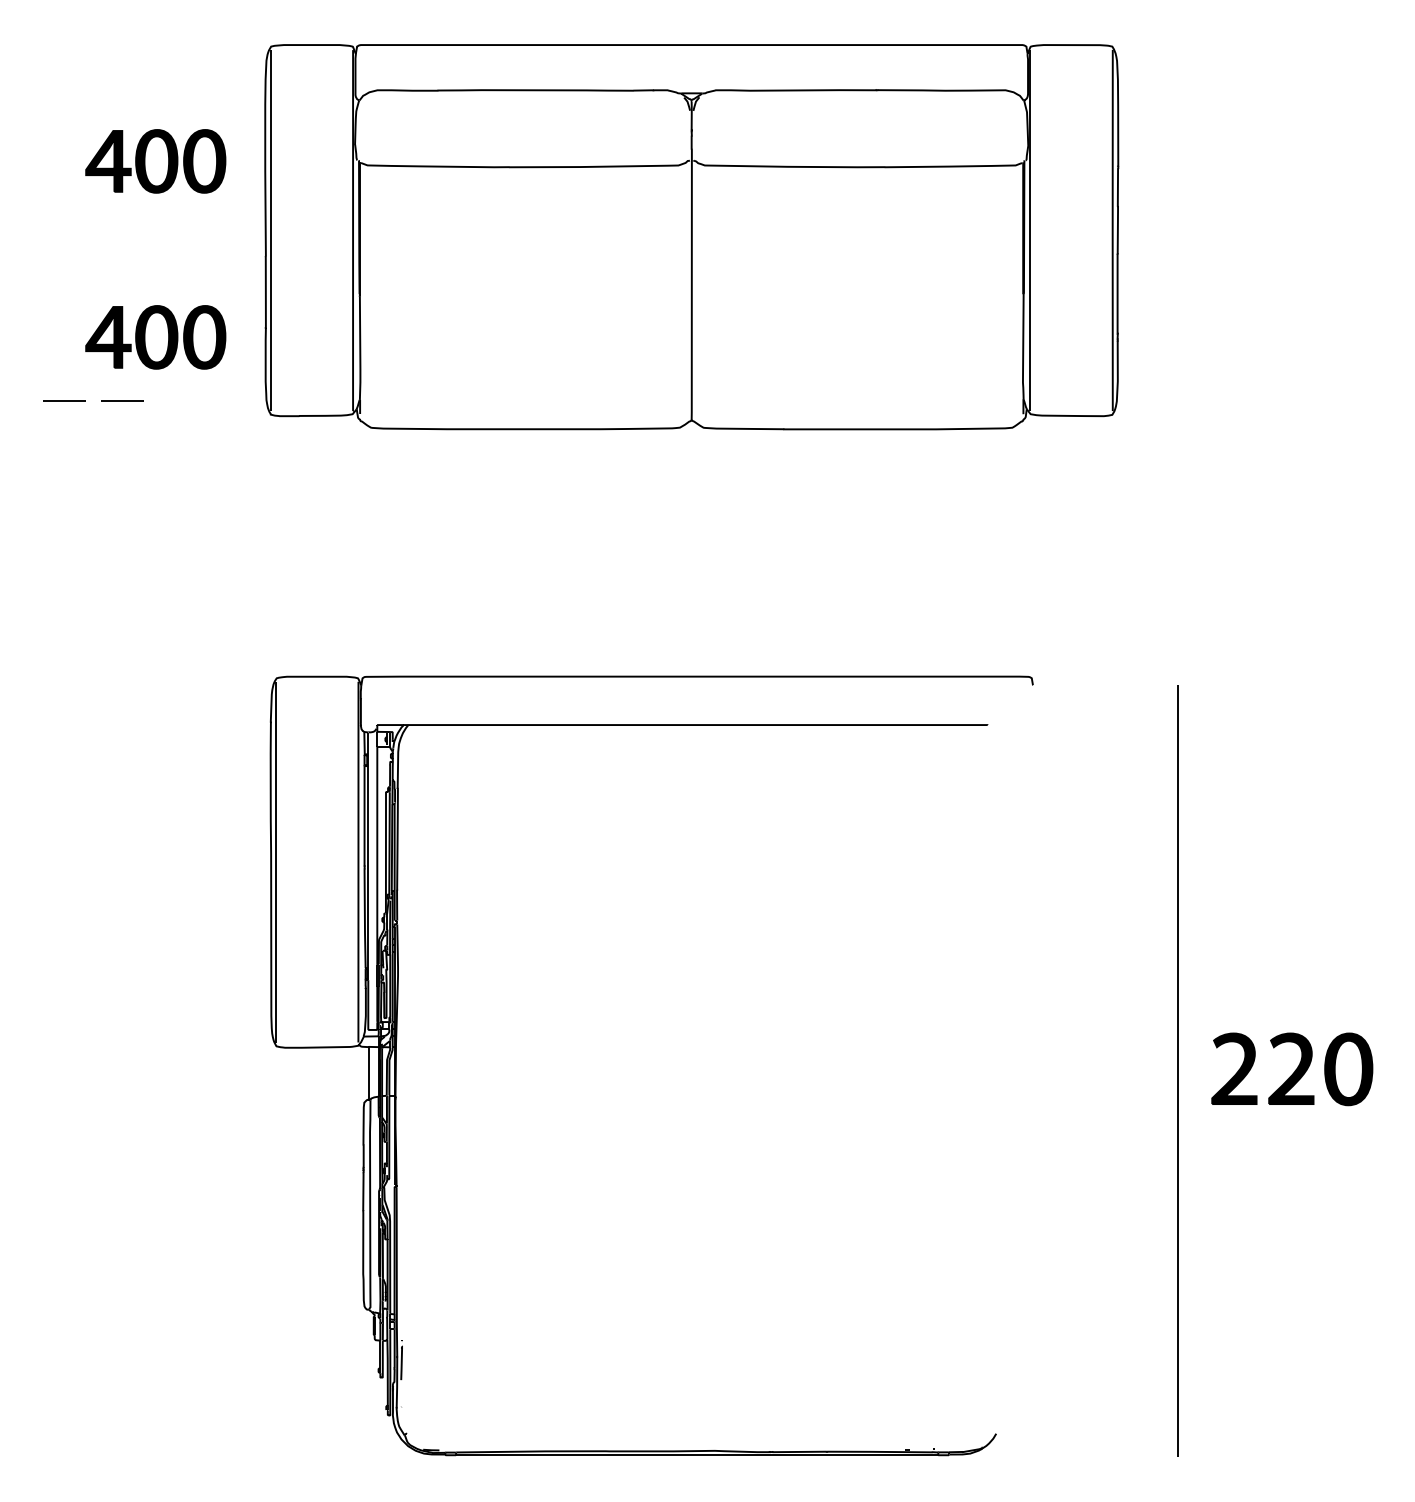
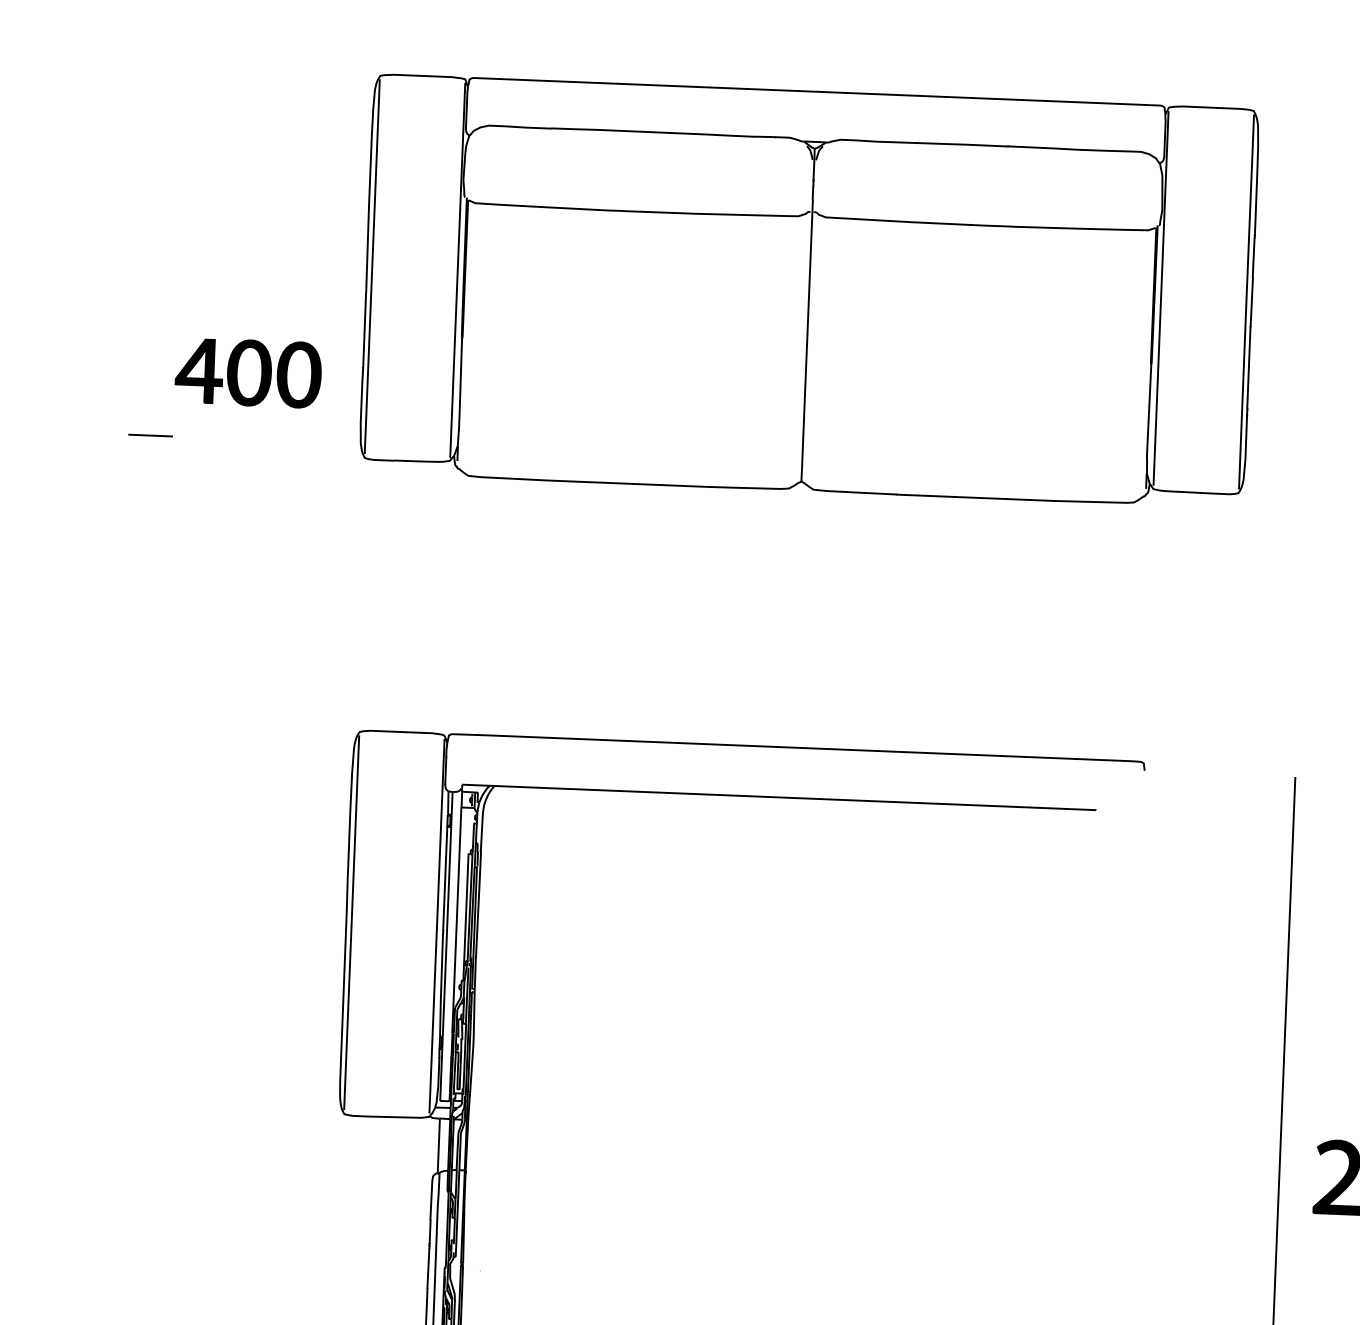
part: (155, 161) -> (255, 190), removed
line: (122, 400) -> (211, 437), removed

